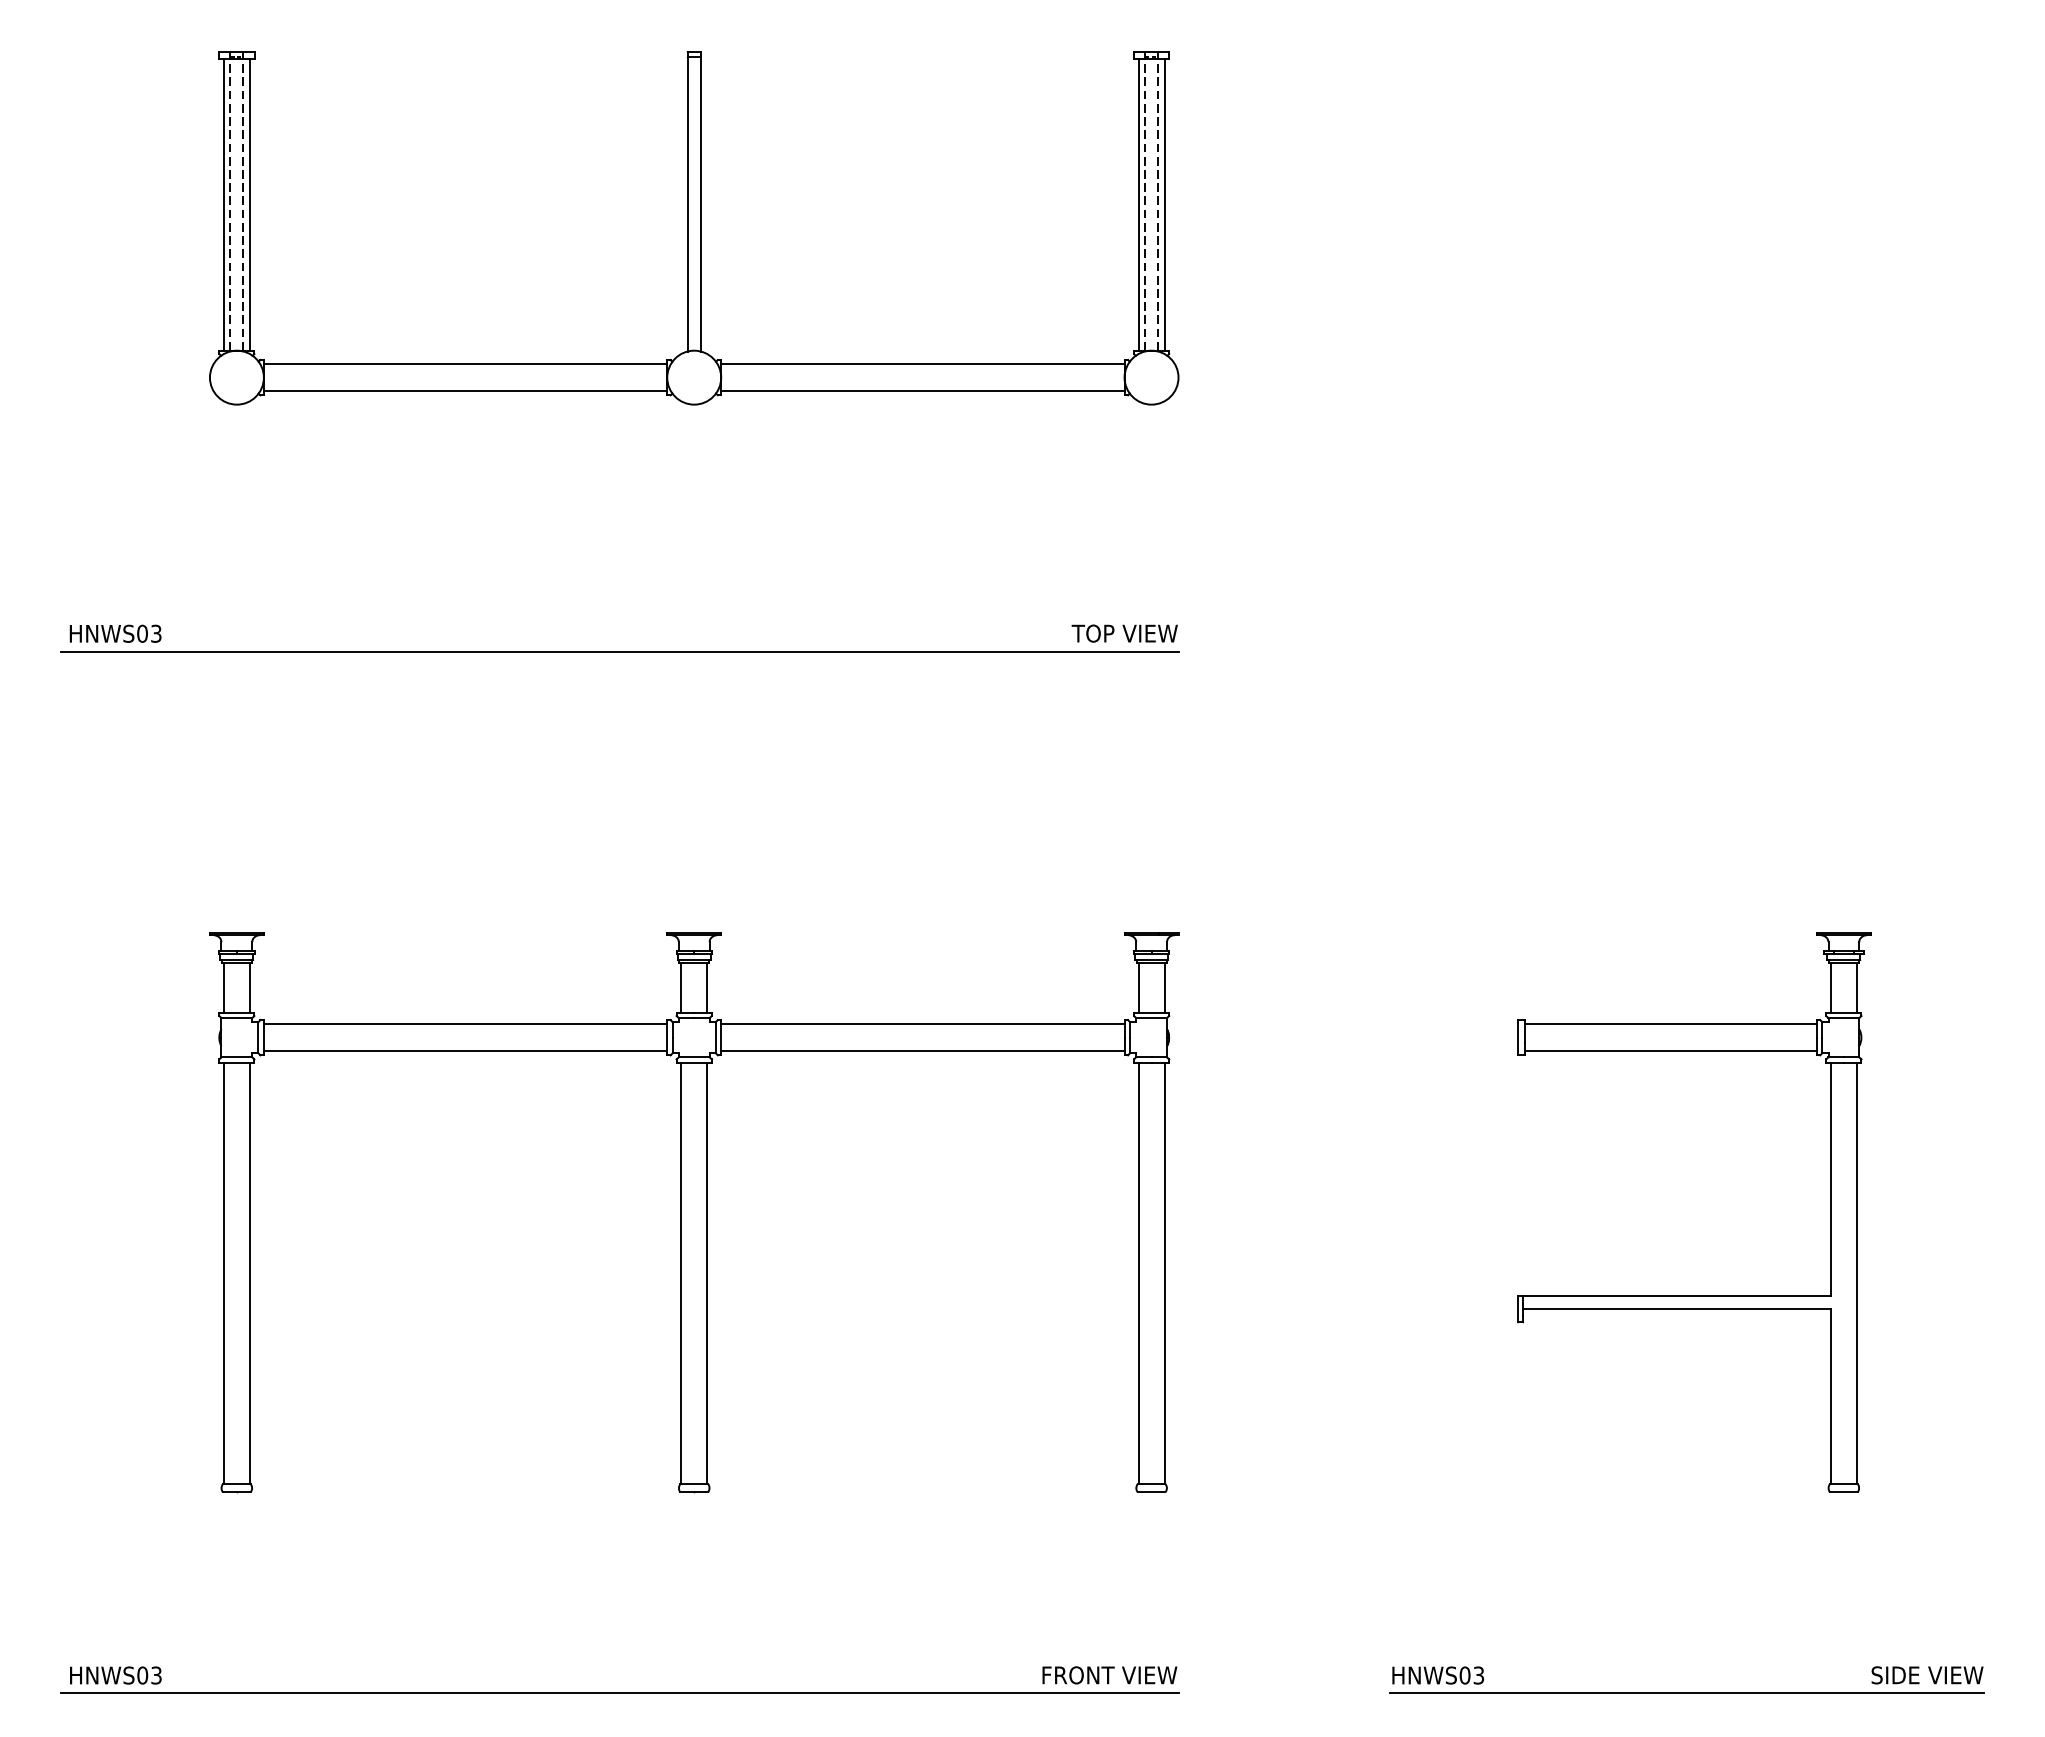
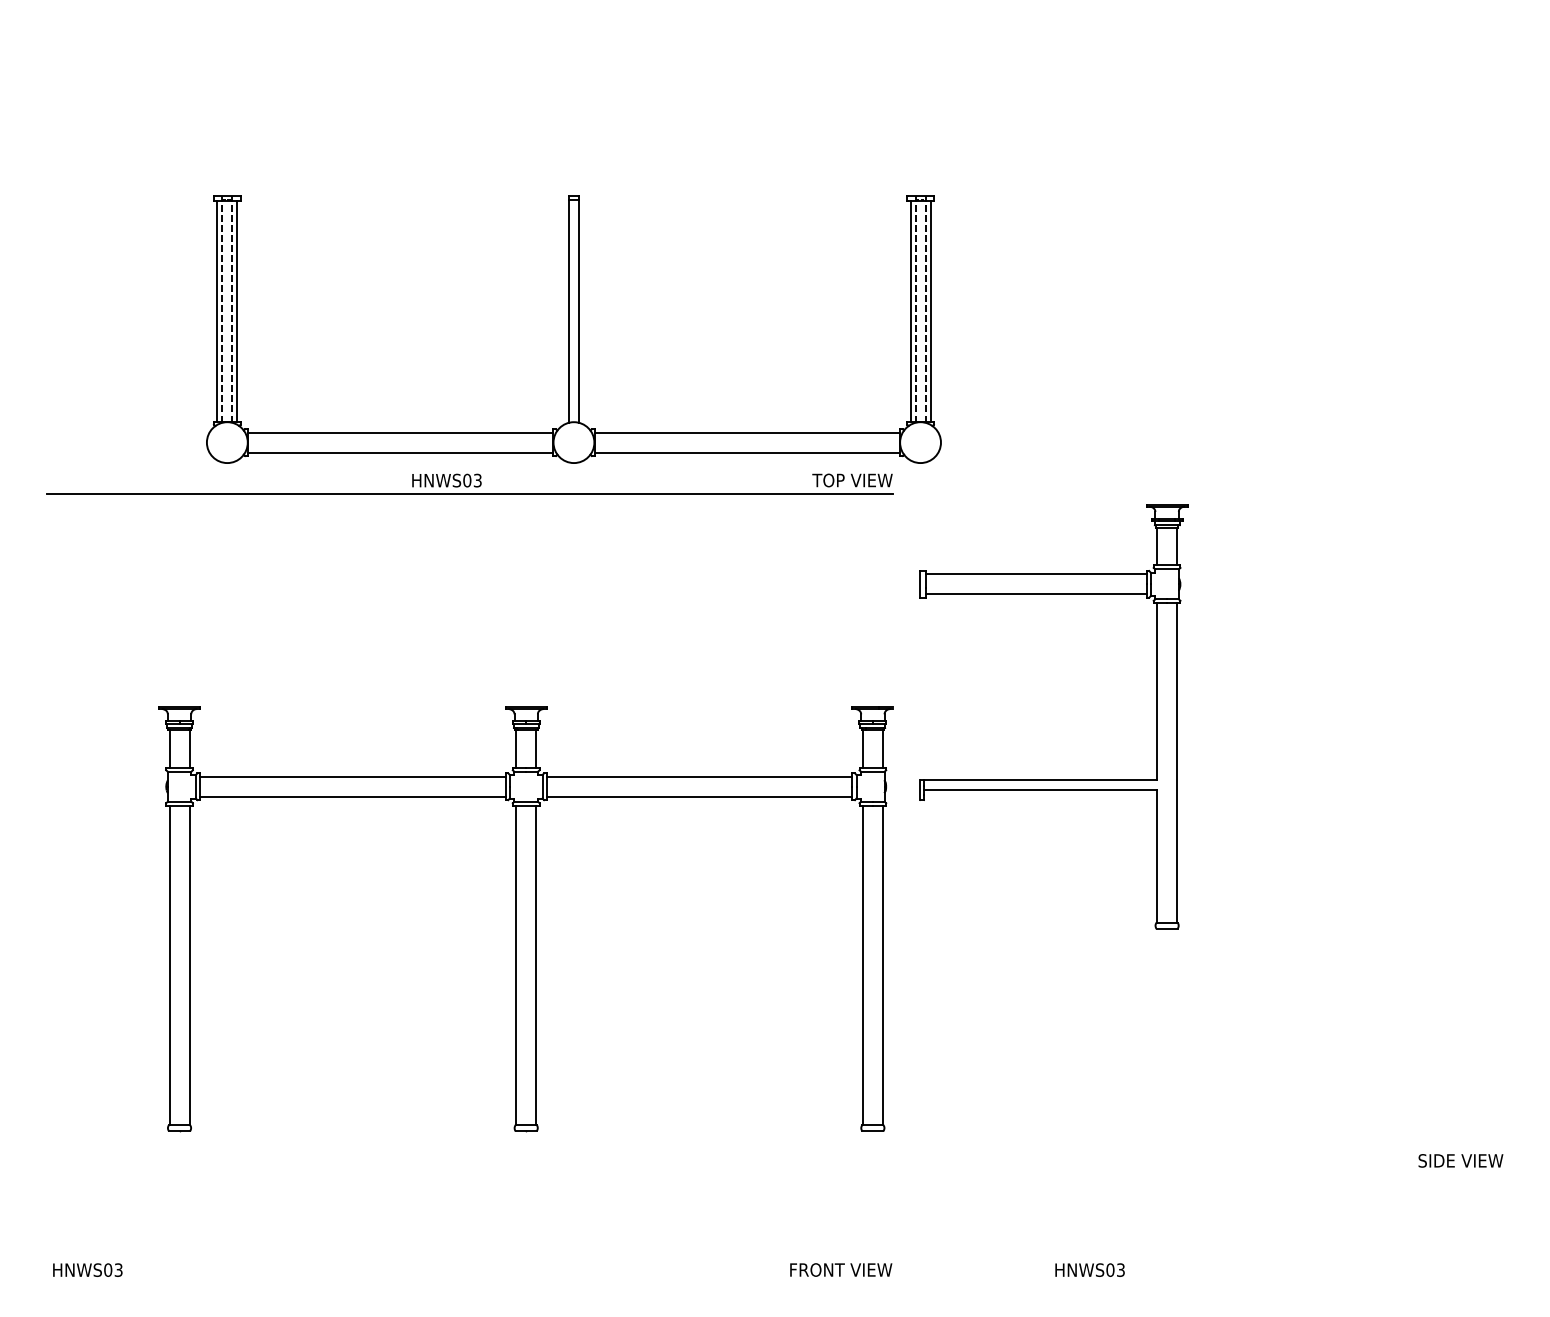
part: (694, 228) -> (574, 329), moved
text: (115, 633) -> (446, 480), moved
part: (1694, 1295) -> (1053, 779), moved
text: (1927, 1675) -> (1460, 1160), moved
line: (619, 1693) -> (469, 1283), removed
line: (1687, 1693) -> (1279, 1283), removed

